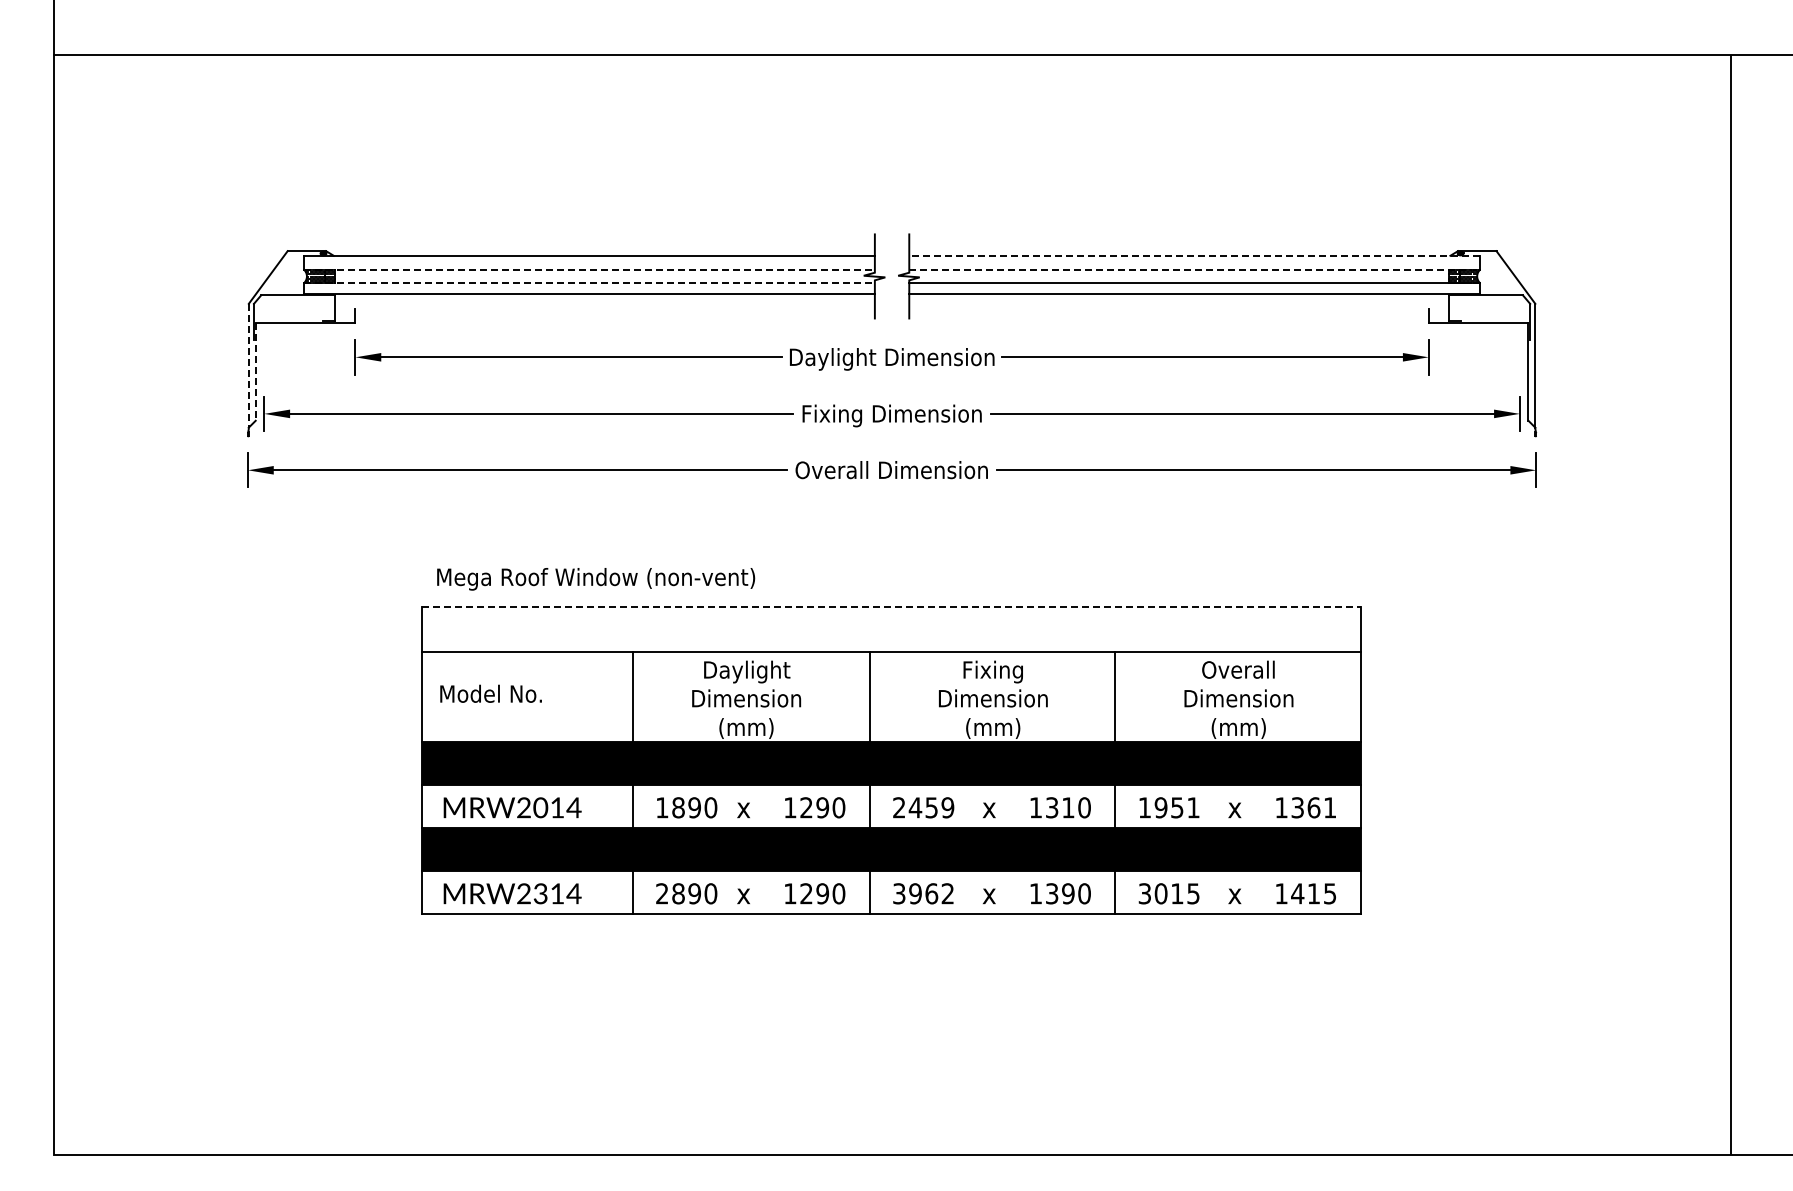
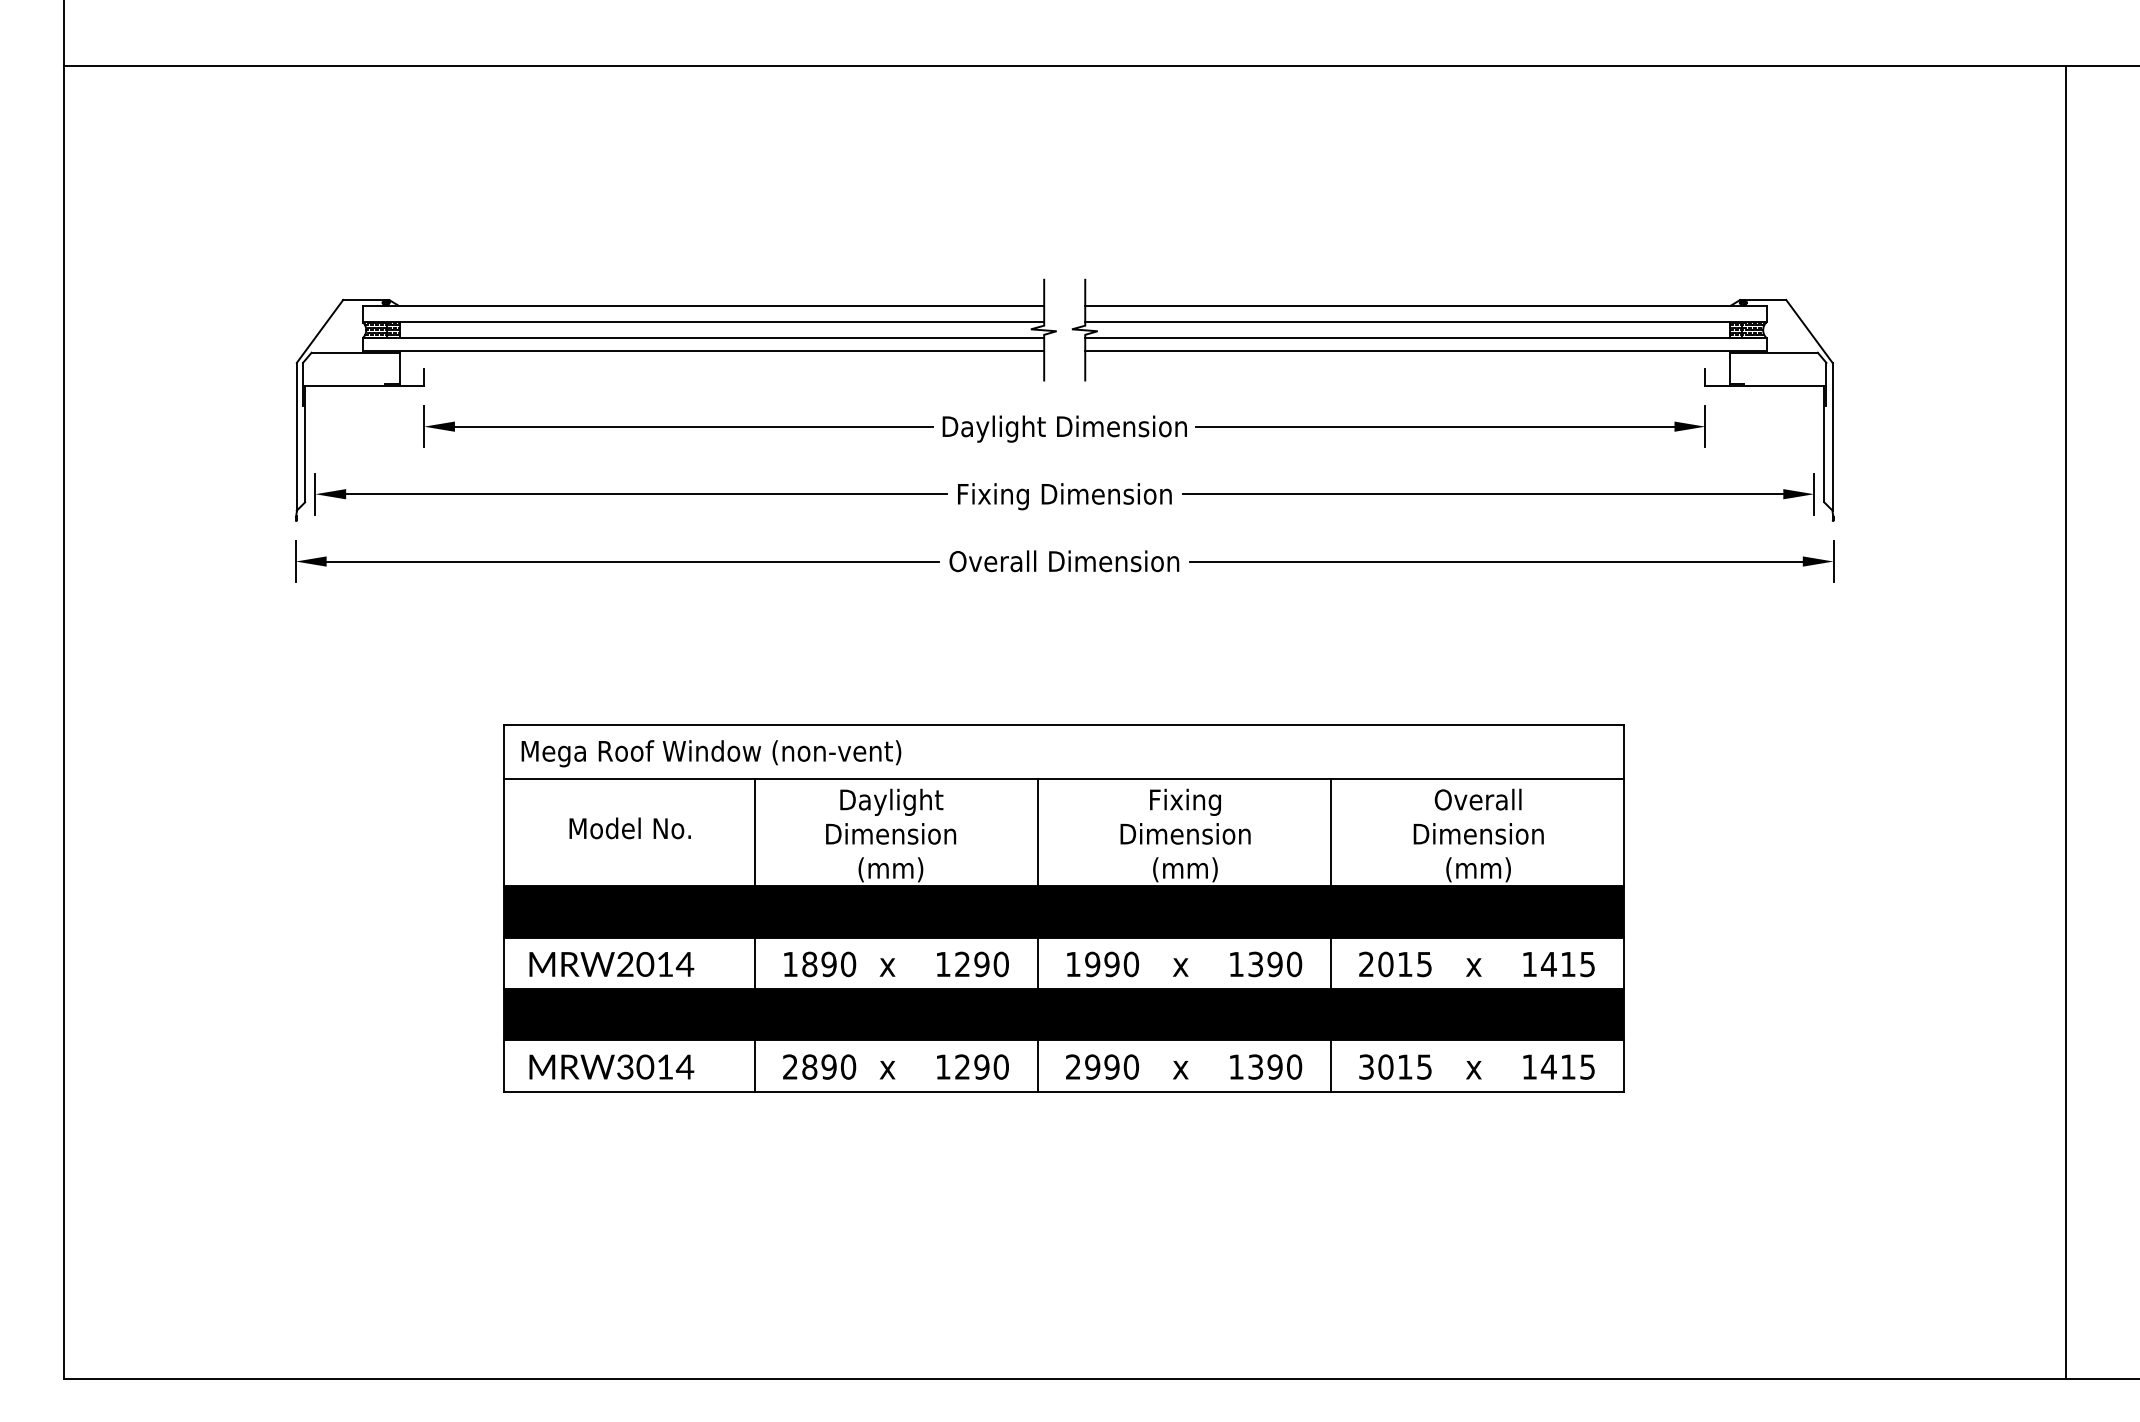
line: (1194, 255) -> (1425, 305), dashed -> solid
line: (589, 269) -> (703, 321), dashed -> solid
line: (1194, 269) -> (1425, 321), dashed -> solid
line: (589, 283) -> (703, 338), dashed -> solid
line: (248, 365) -> (296, 436), dashed -> solid
line: (255, 371) -> (304, 443), dashed -> solid
text: (596, 579) -> (711, 753), moved
line: (891, 607) -> (1064, 725), dashed -> solid
text: (490, 693) -> (629, 827), moved
text: (923, 807) -> (1102, 964), 2459 -> 1990
text: (1068, 807) -> (1275, 964), 1310 -> 1390
text: (1168, 807) -> (1394, 964), 1951 -> 2015
text: (1313, 807) -> (1567, 964), 1361 -> 1415
text: (532, 893) -> (635, 1066), MRW2314 -> MRW3014
text: (923, 893) -> (1102, 1066), 3962 -> 2990

